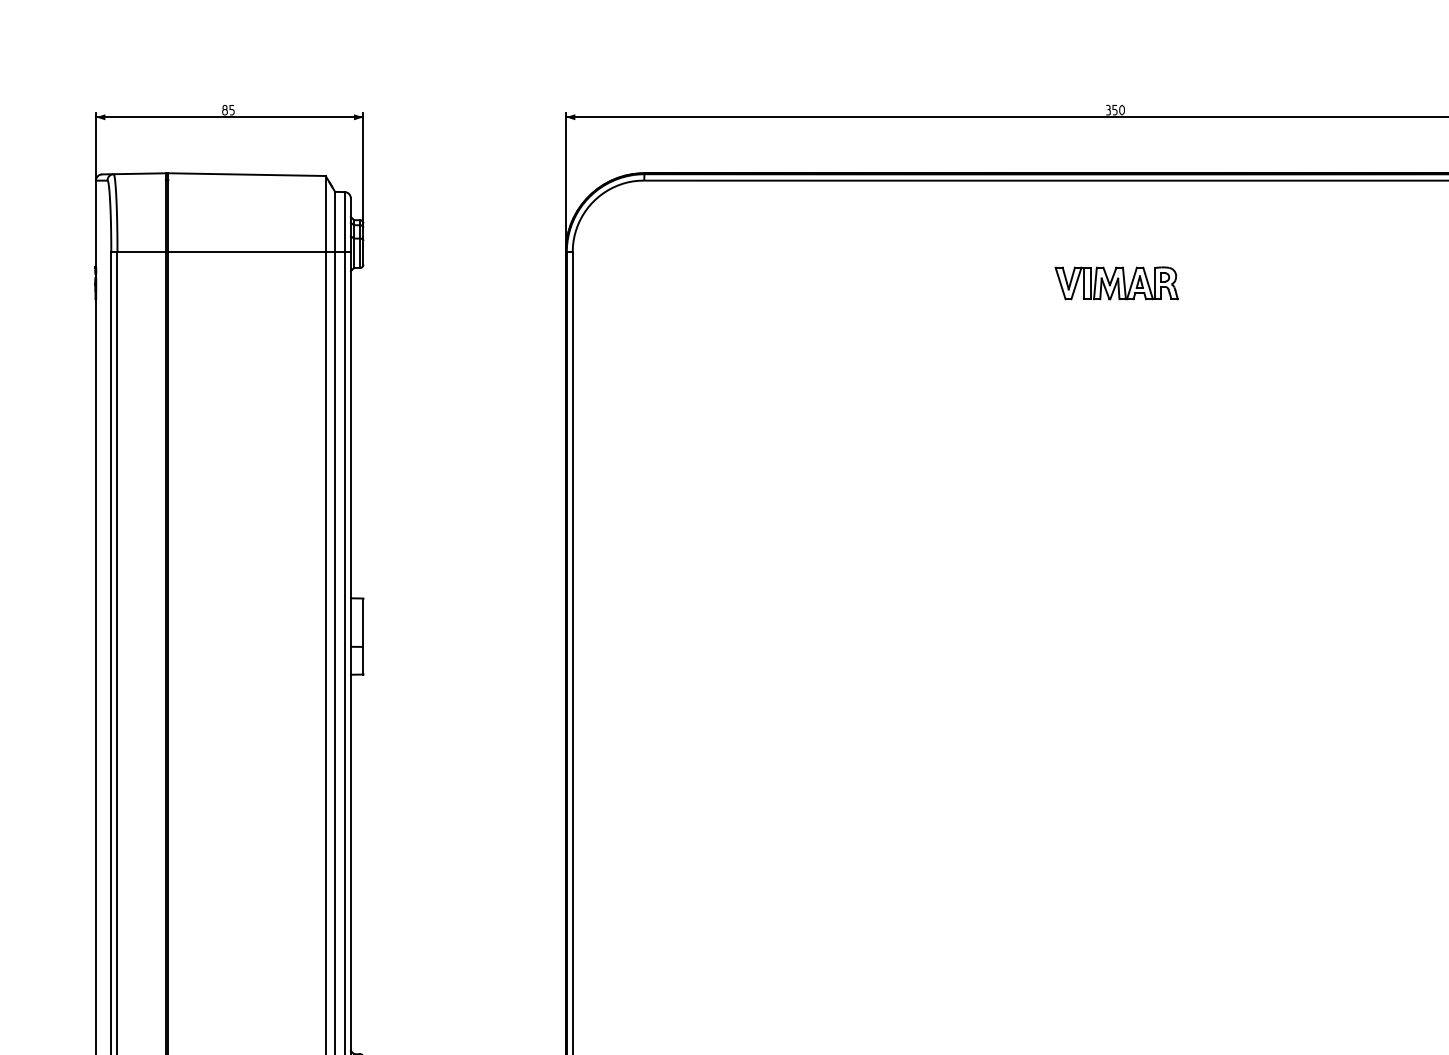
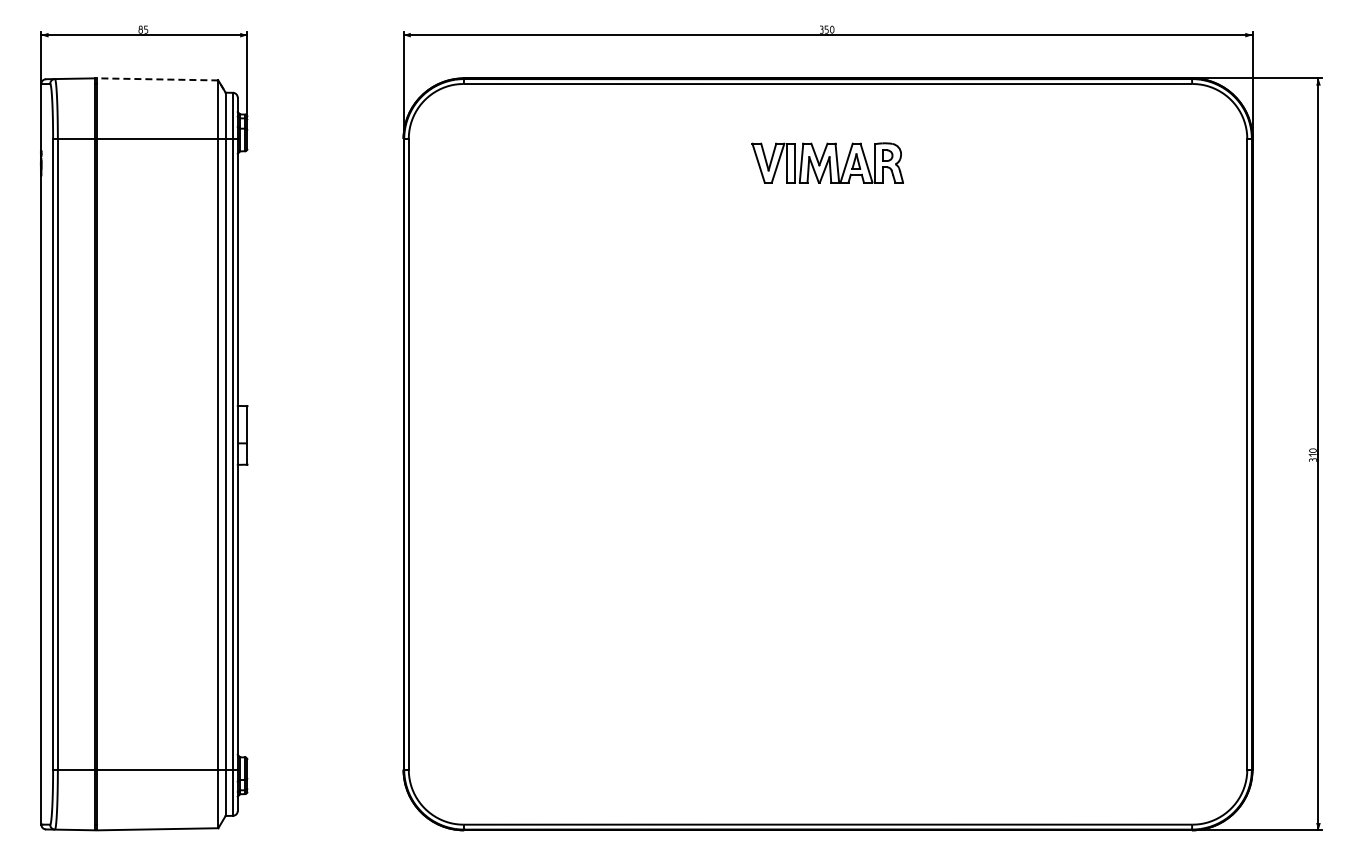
line: (246, 174) -> (157, 79), solid -> dashed
part: (1117, 283) -> (828, 163), size x1.6

